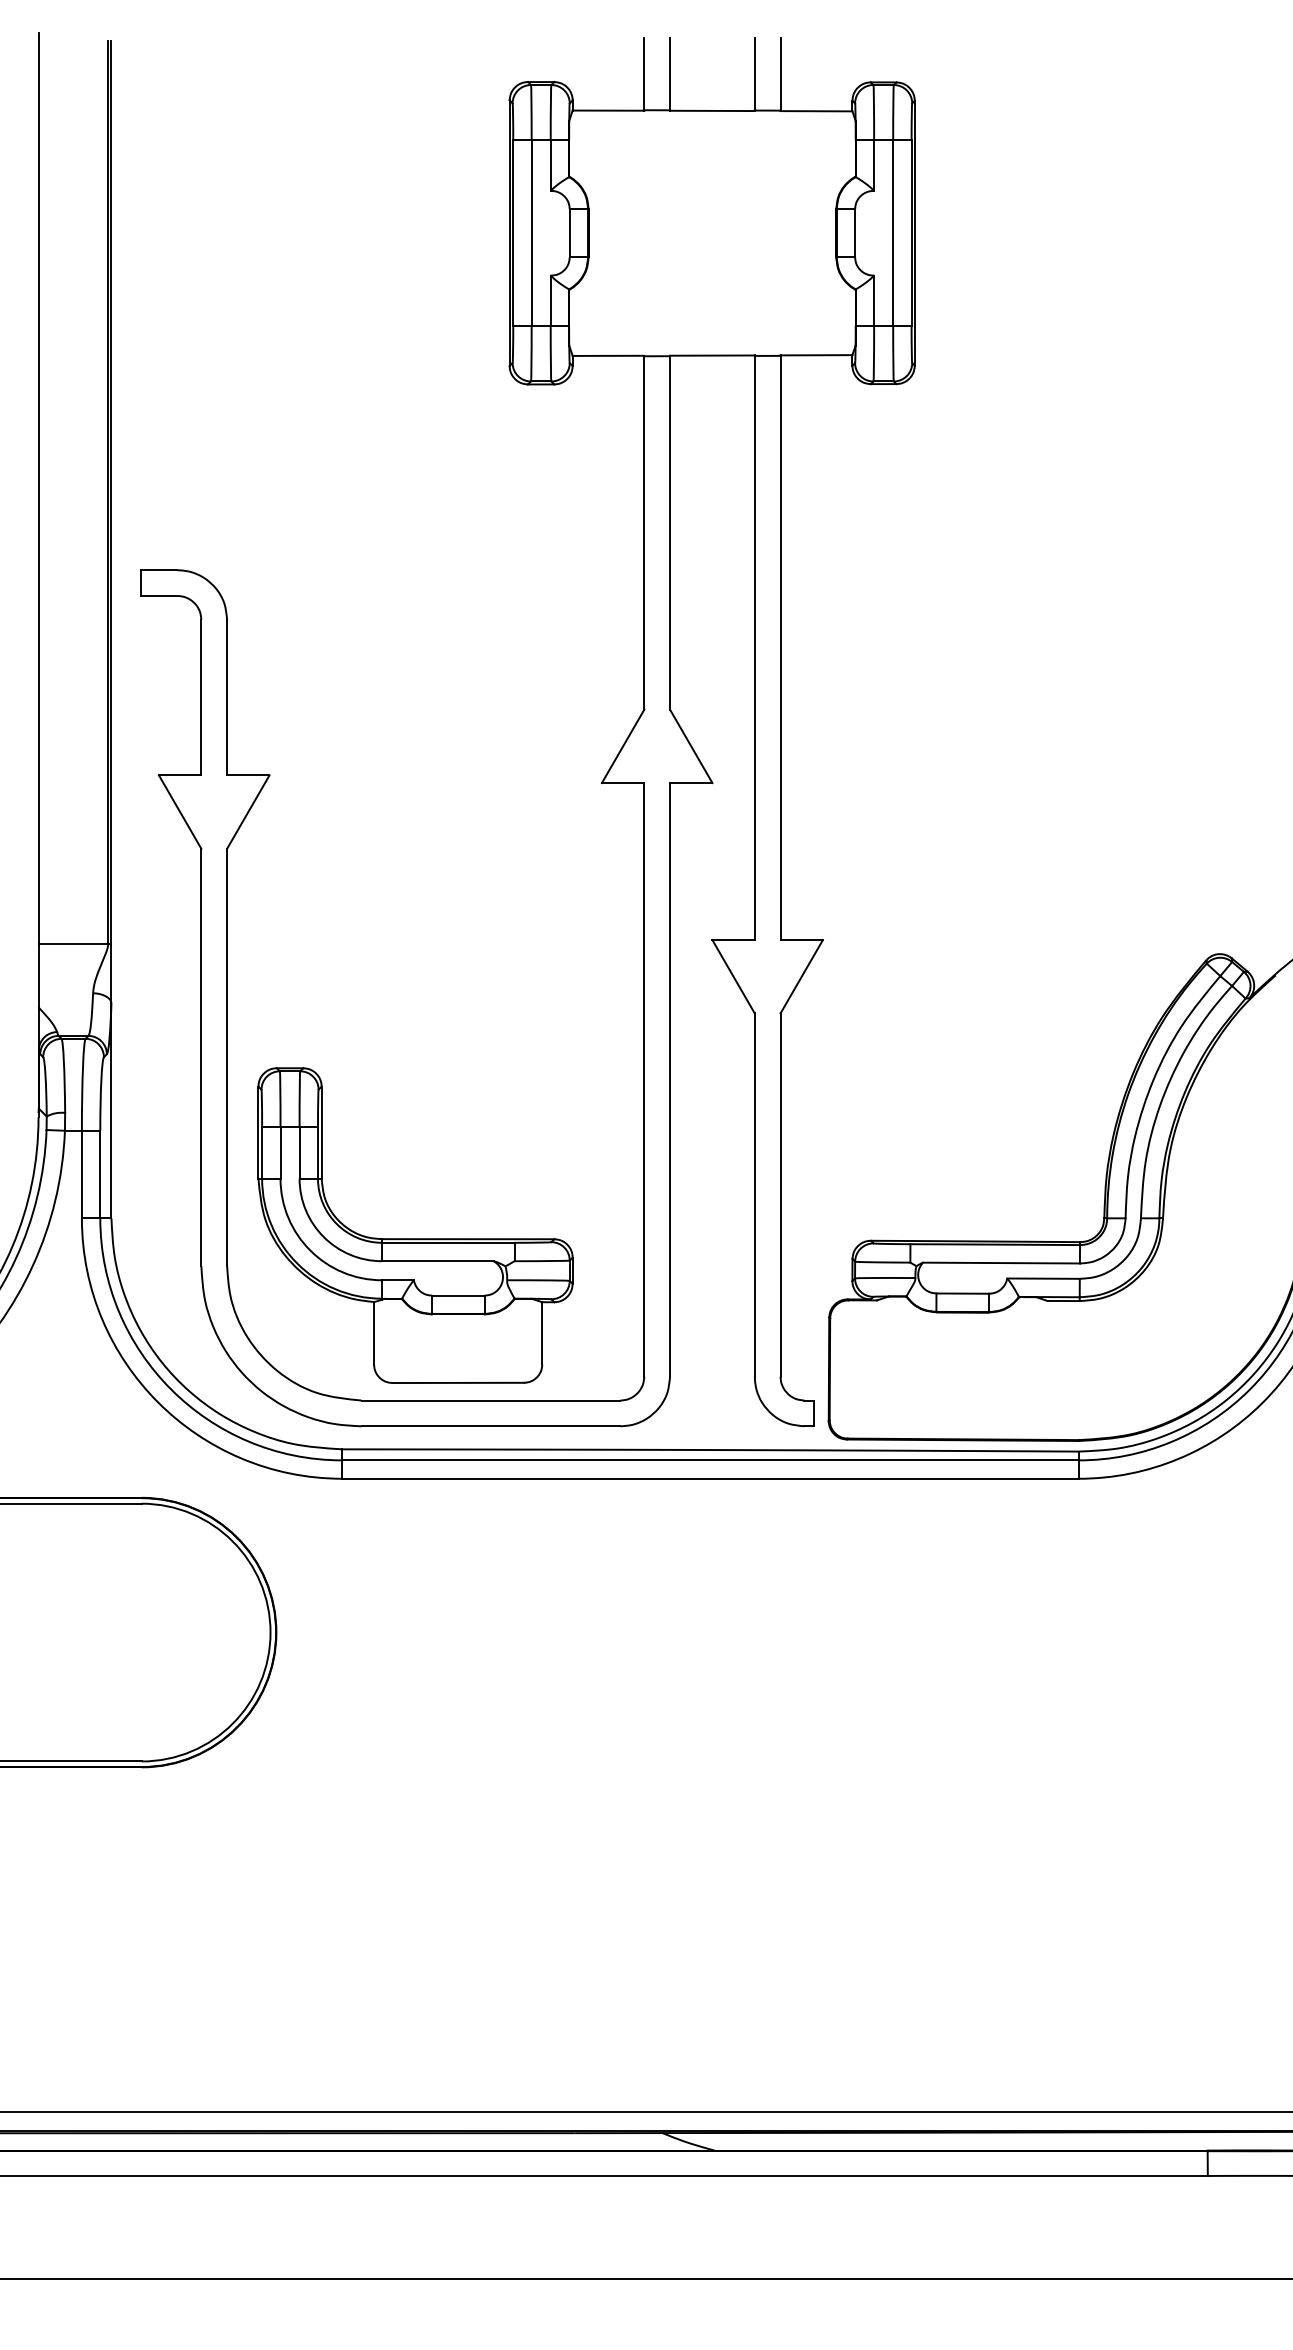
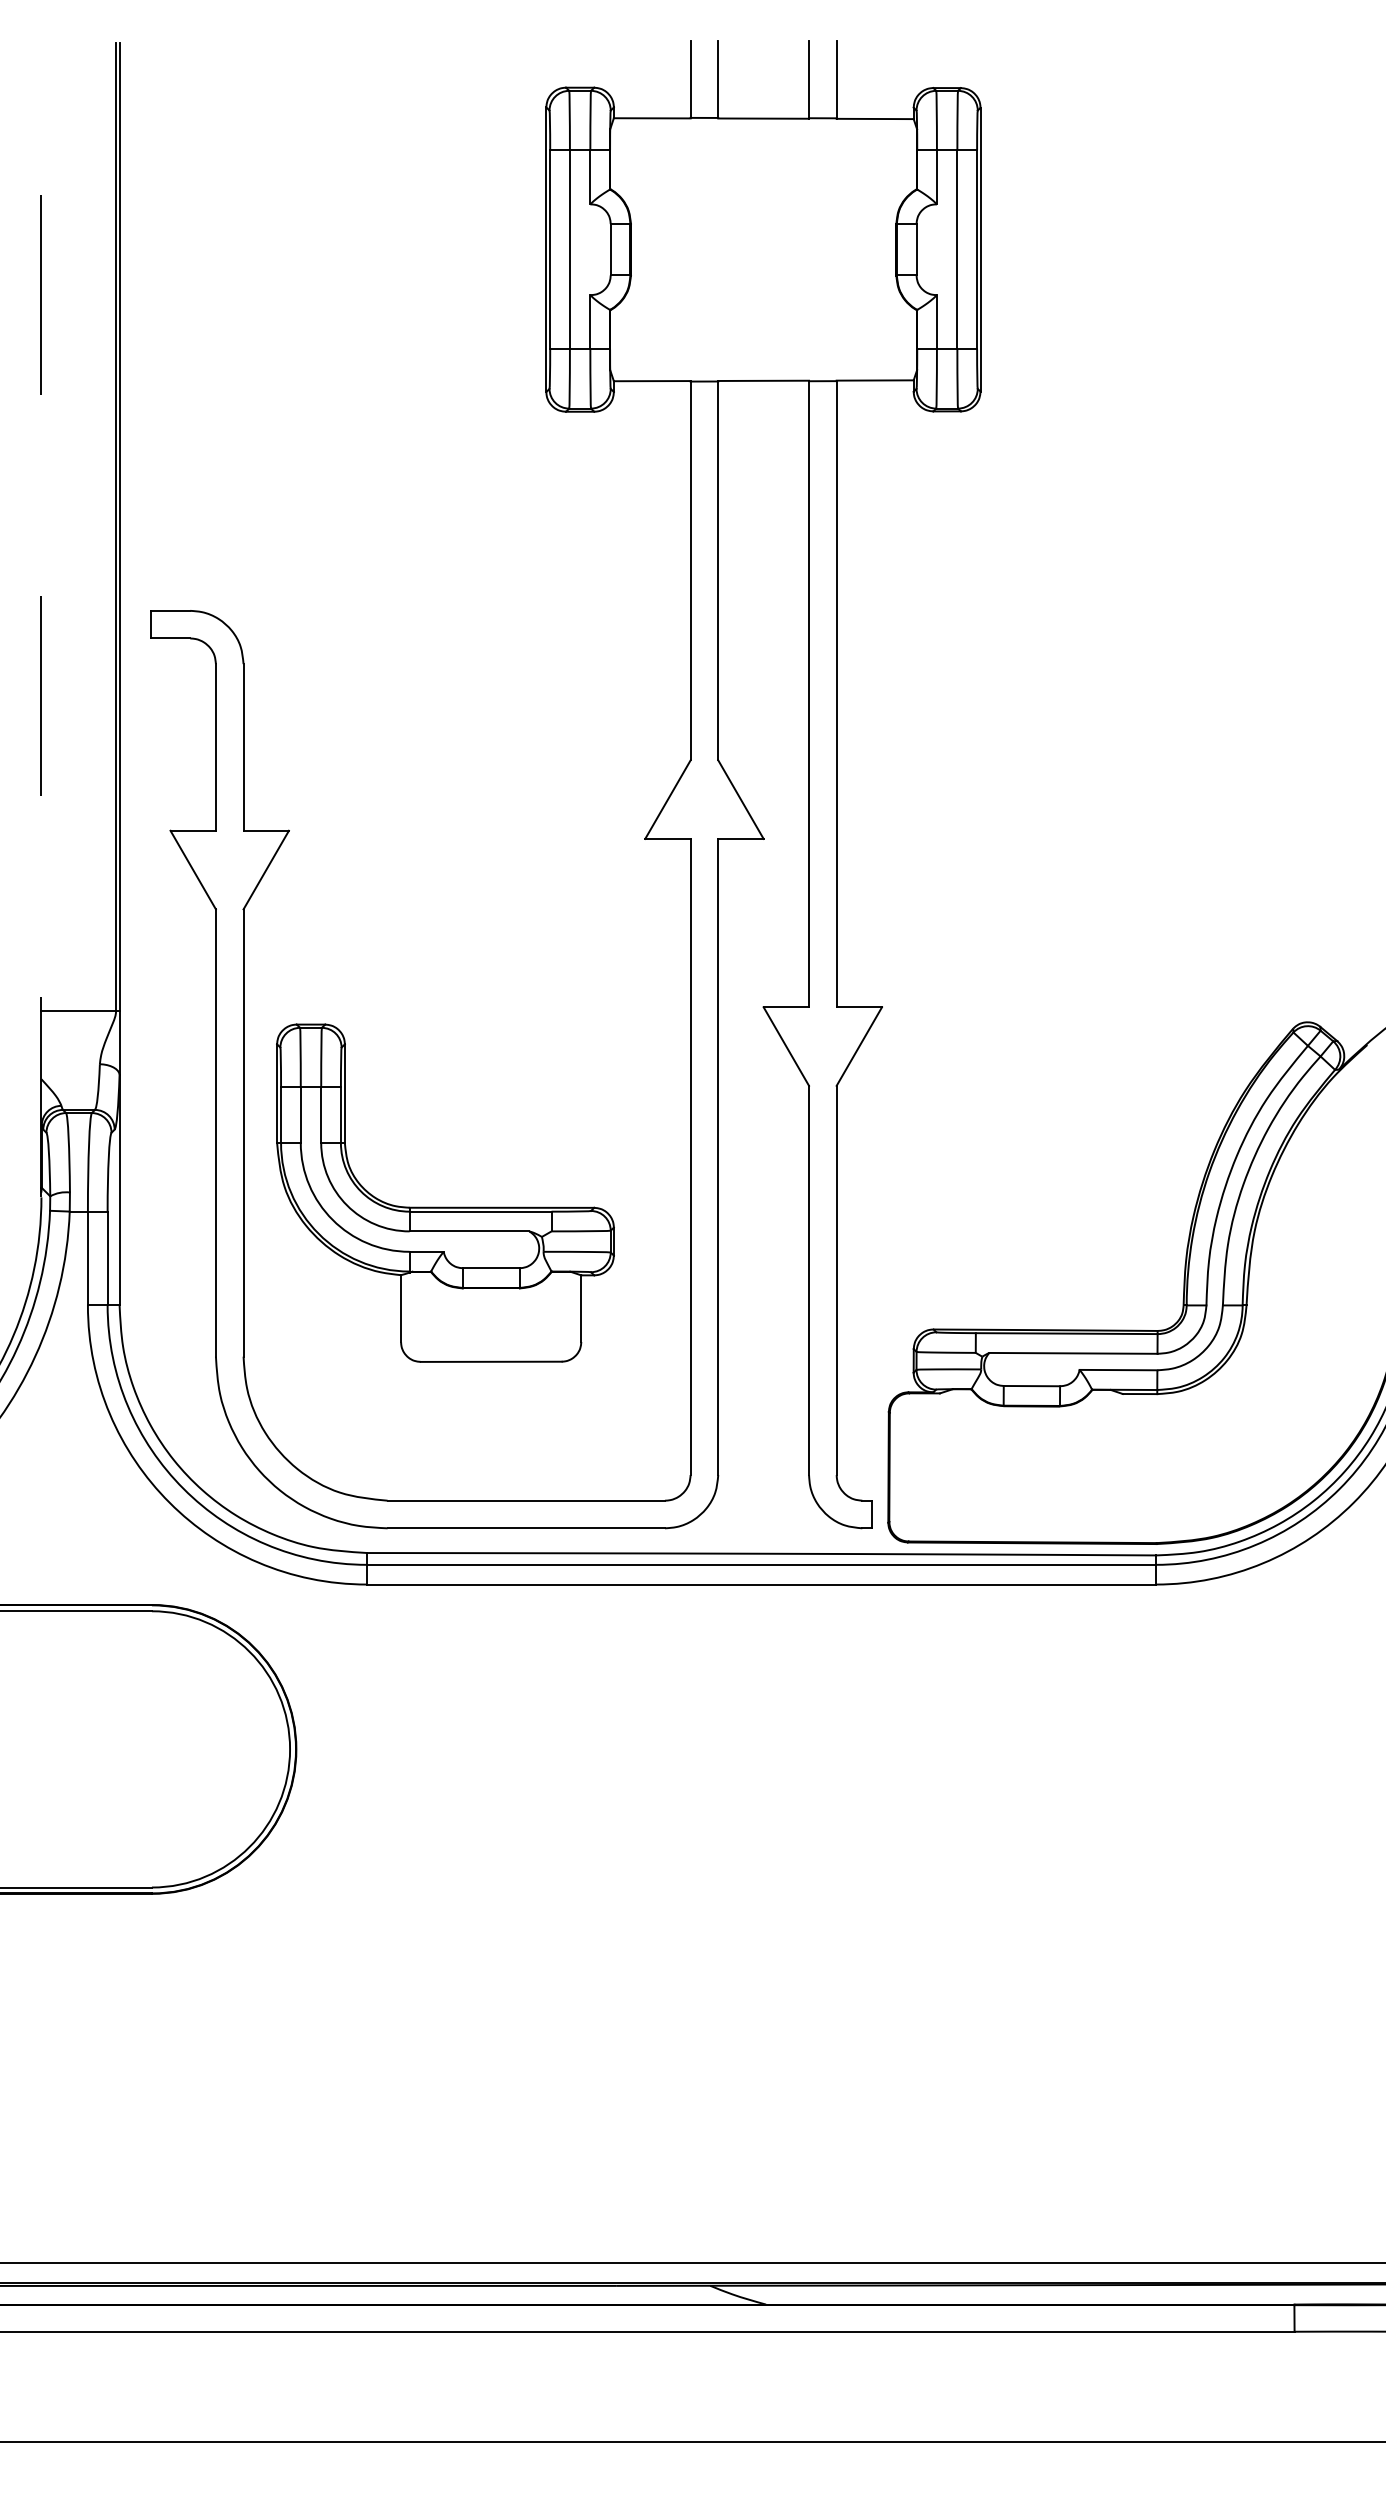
line: (38, 575) -> (41, 616), solid -> dashed
part: (415, 1237) -> (445, 1206), moved

